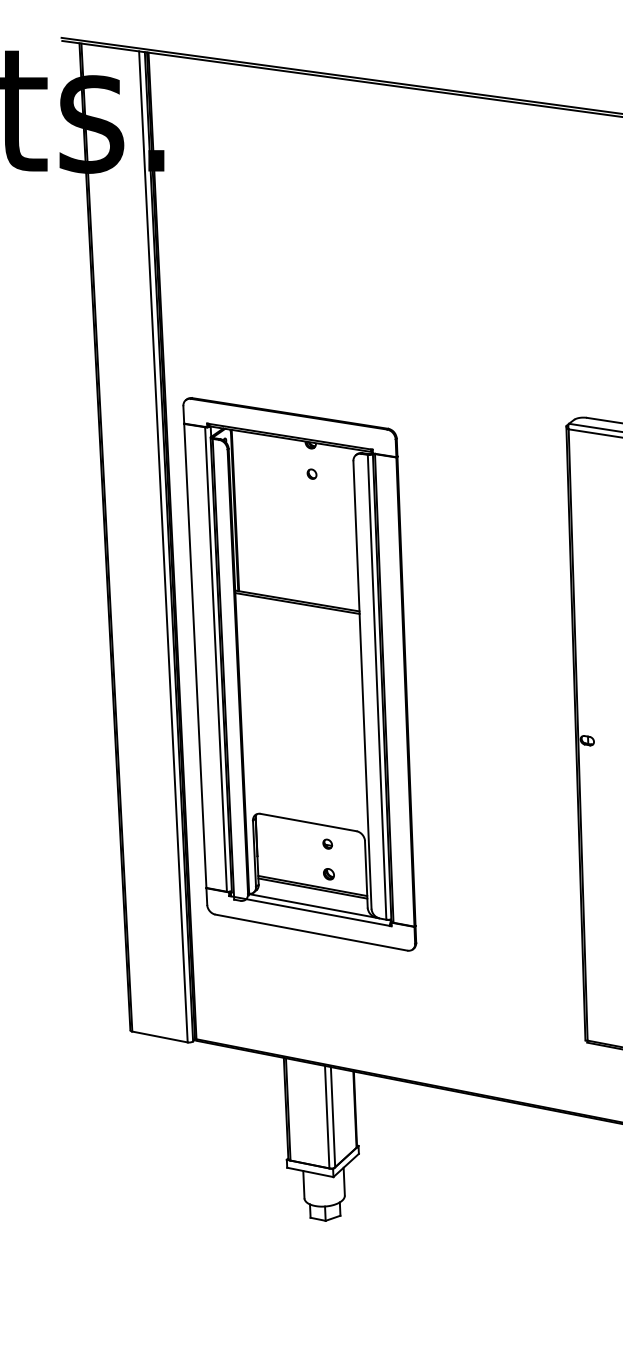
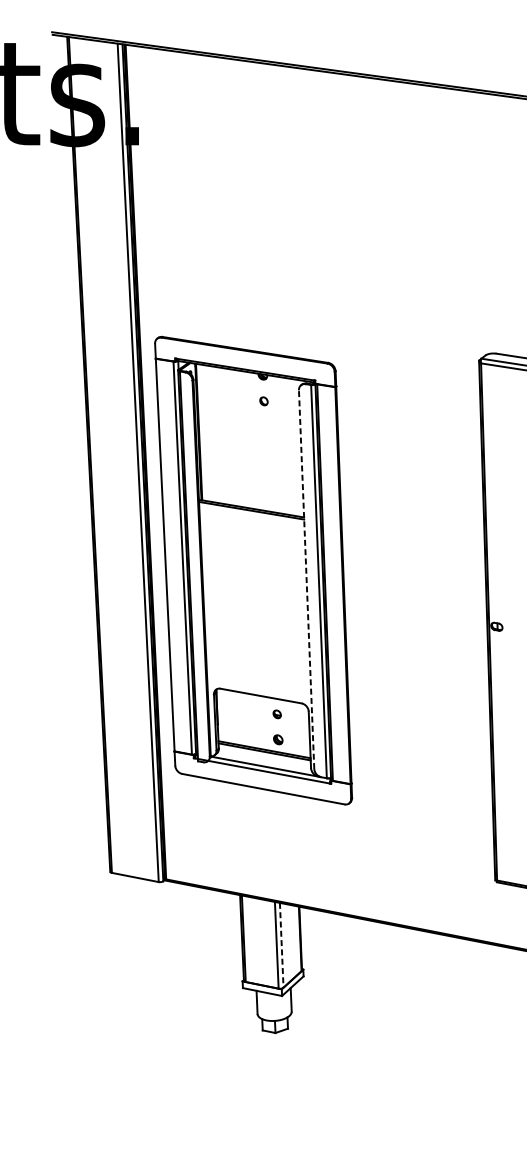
line: (362, 684) -> (306, 579), solid -> dashed
line: (333, 1117) -> (282, 945), solid -> dashed

